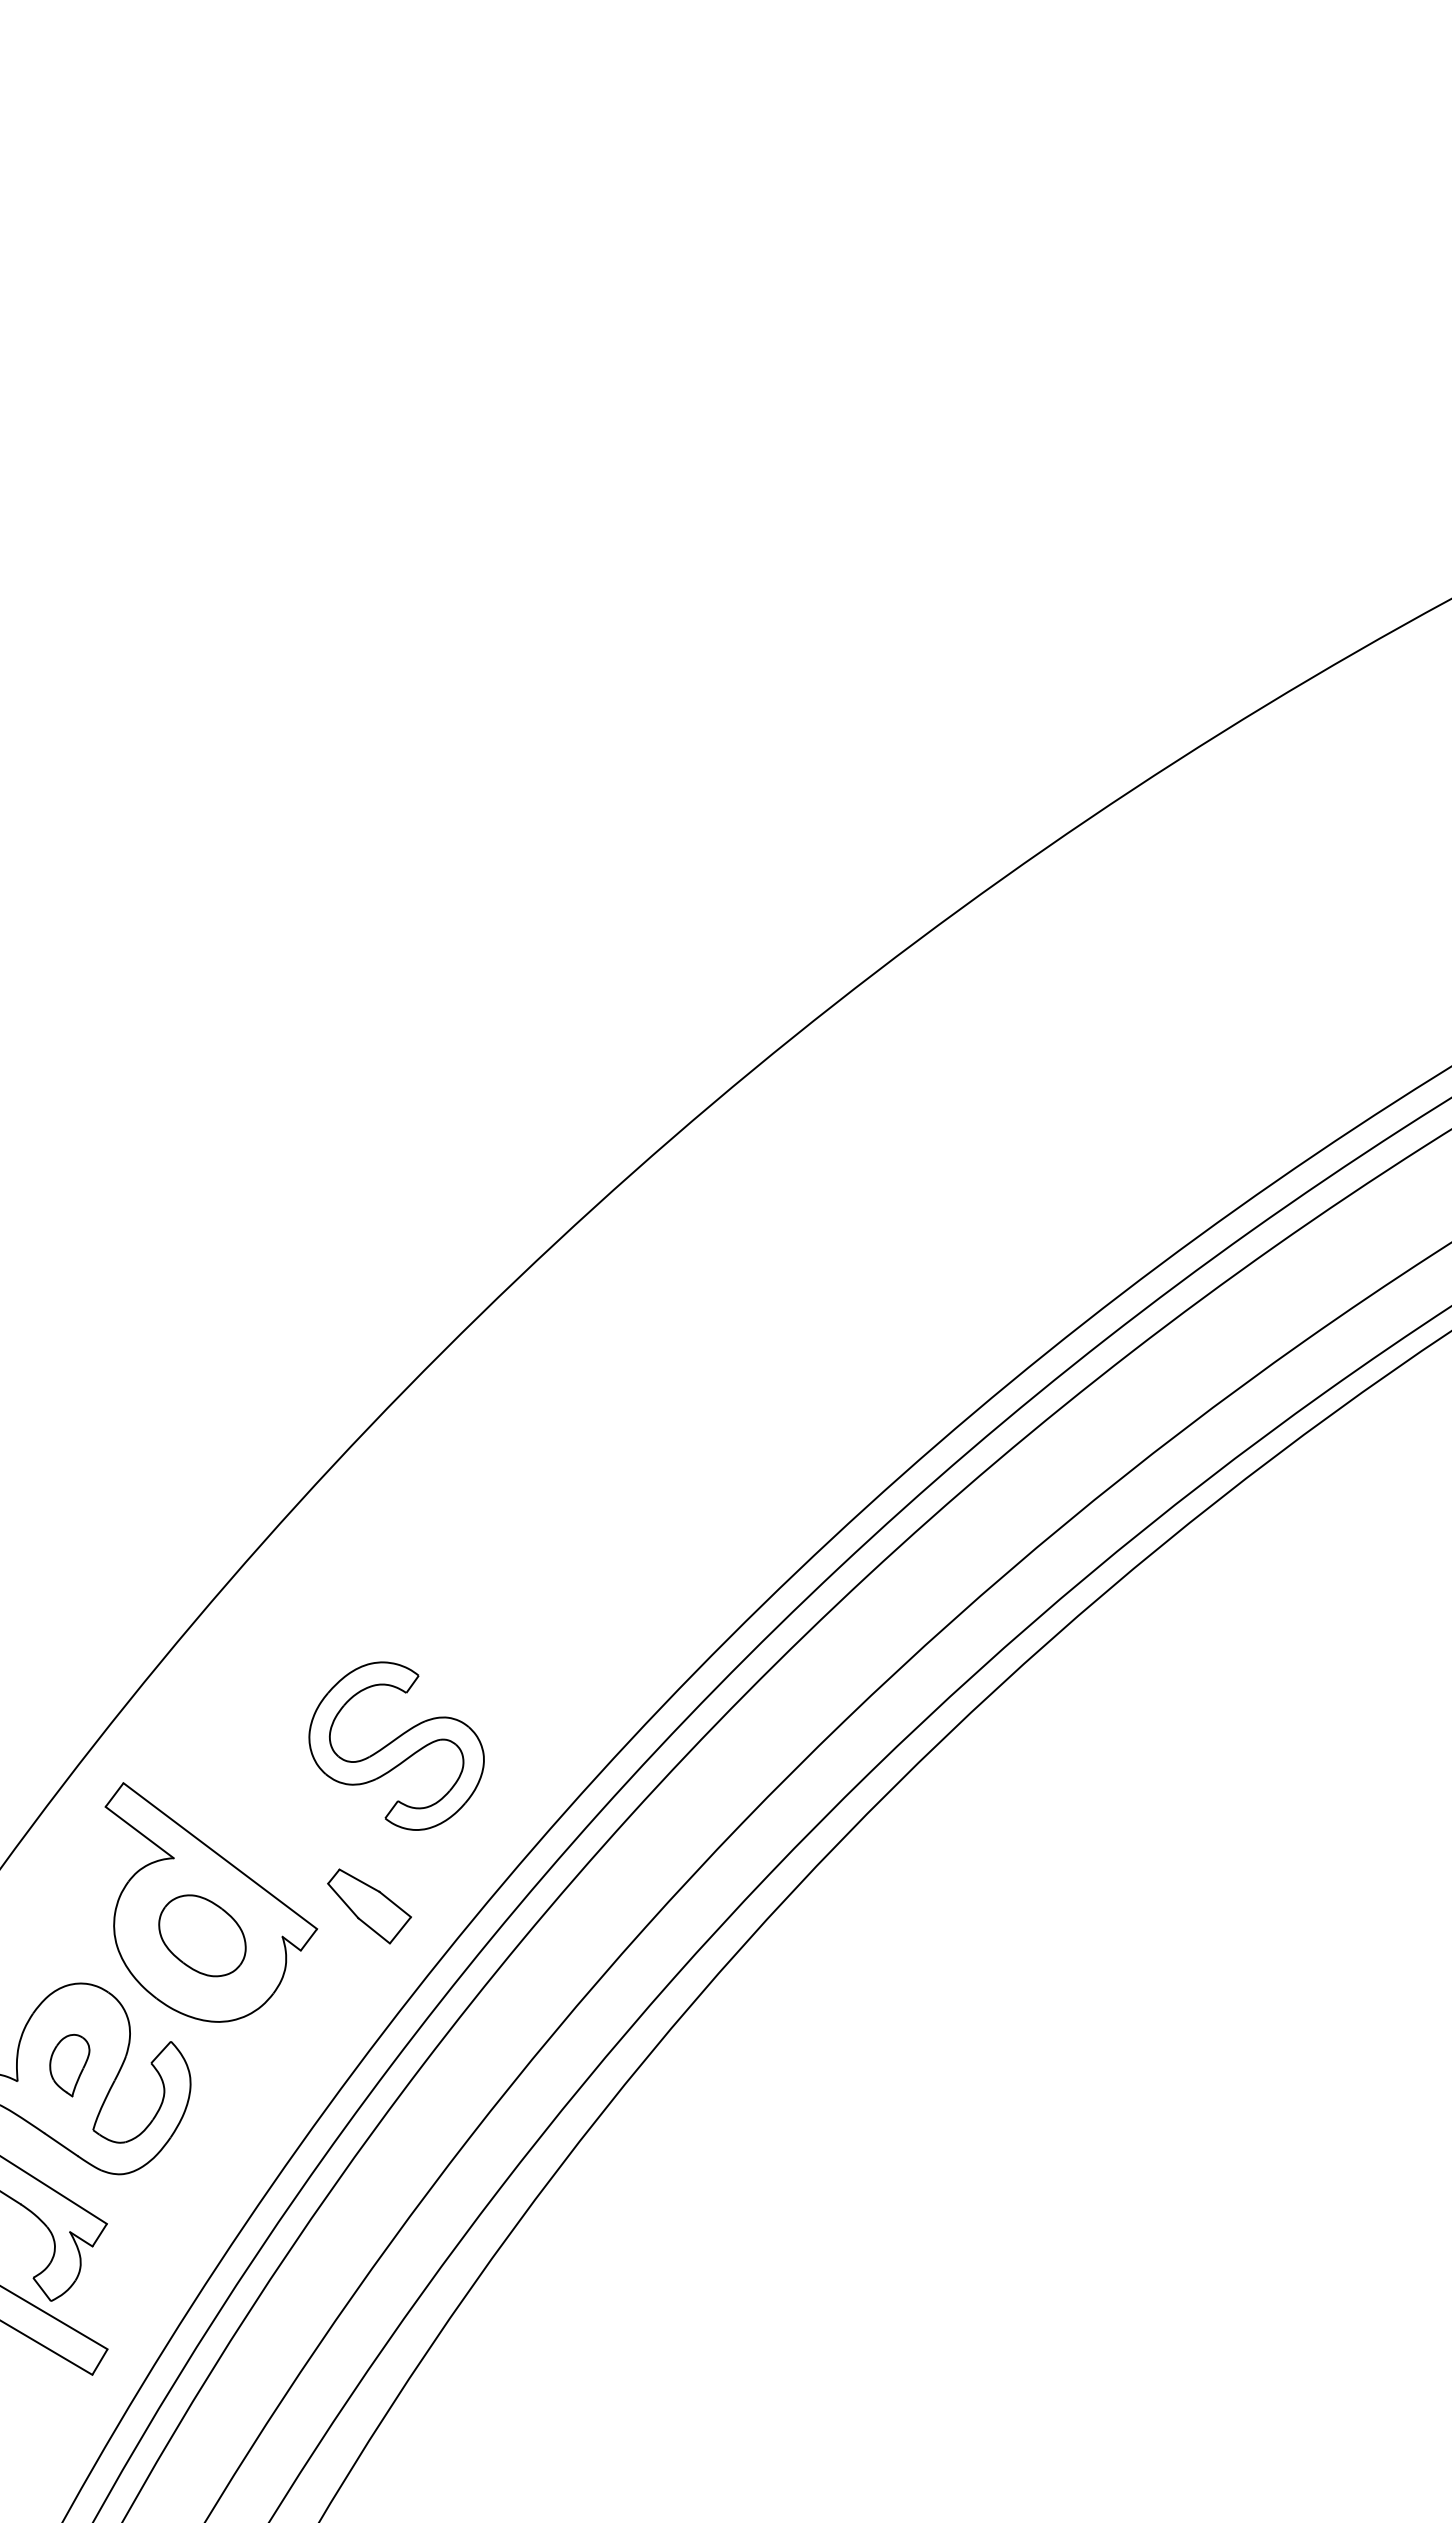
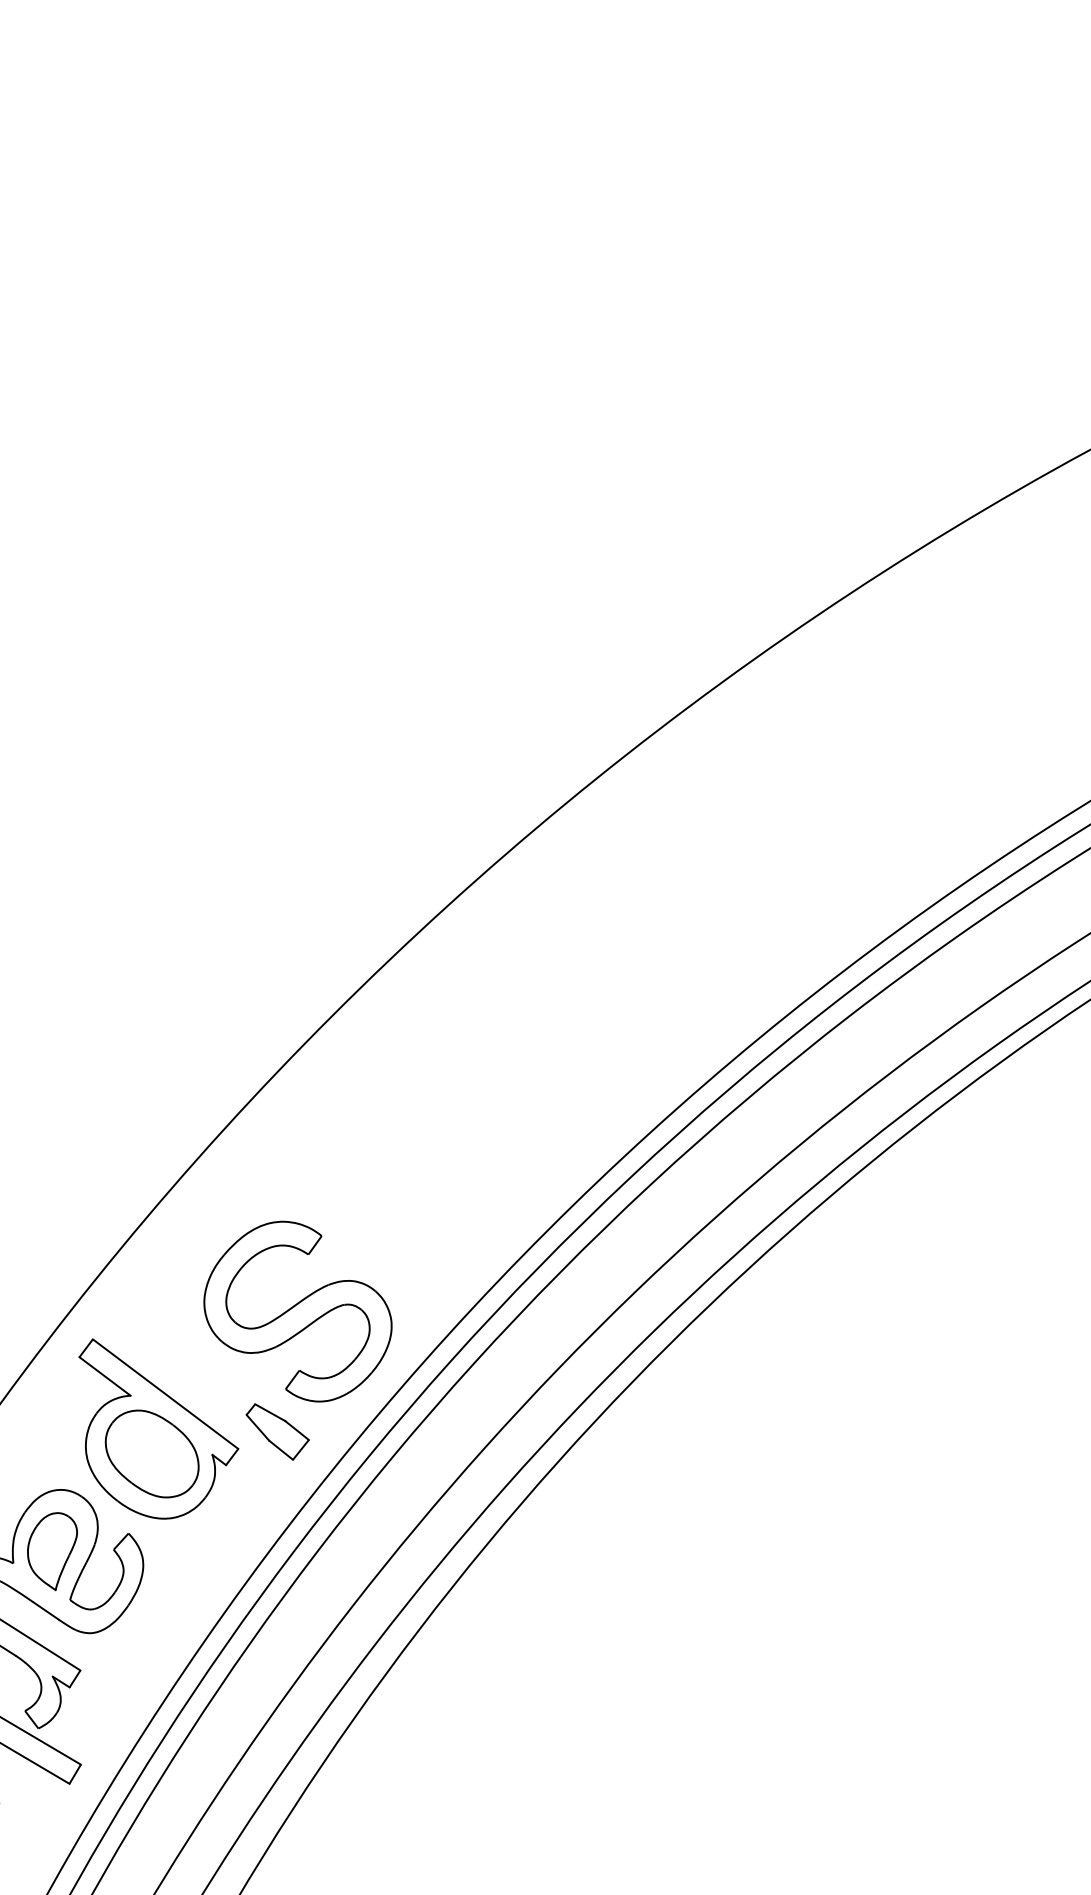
part: (396, 1745) -> (297, 1311), size x1.43
part: (202, 1935) -> (152, 1453), size x1.43
part: (69, 2065) -> (52, 1551), size x1.67

